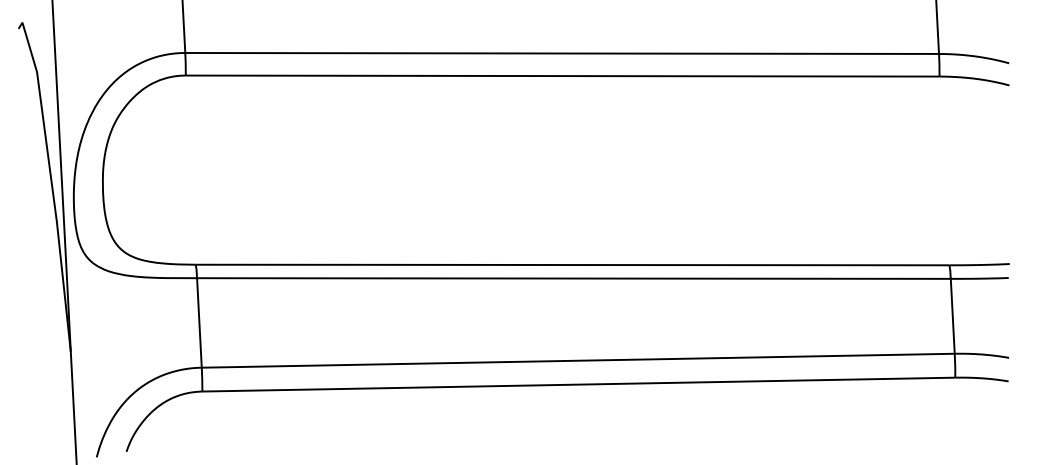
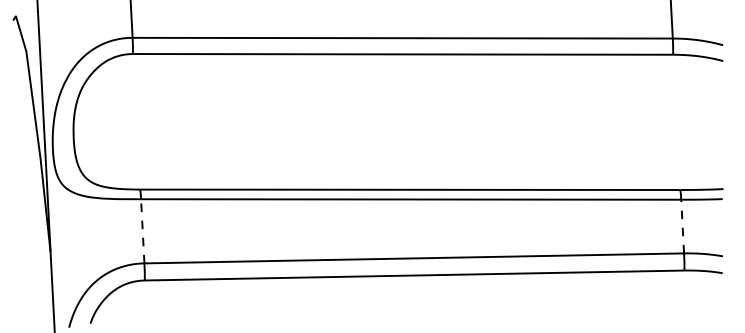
line: (952, 316) -> (682, 226), solid -> dashed
line: (199, 323) -> (142, 231), solid -> dashed

